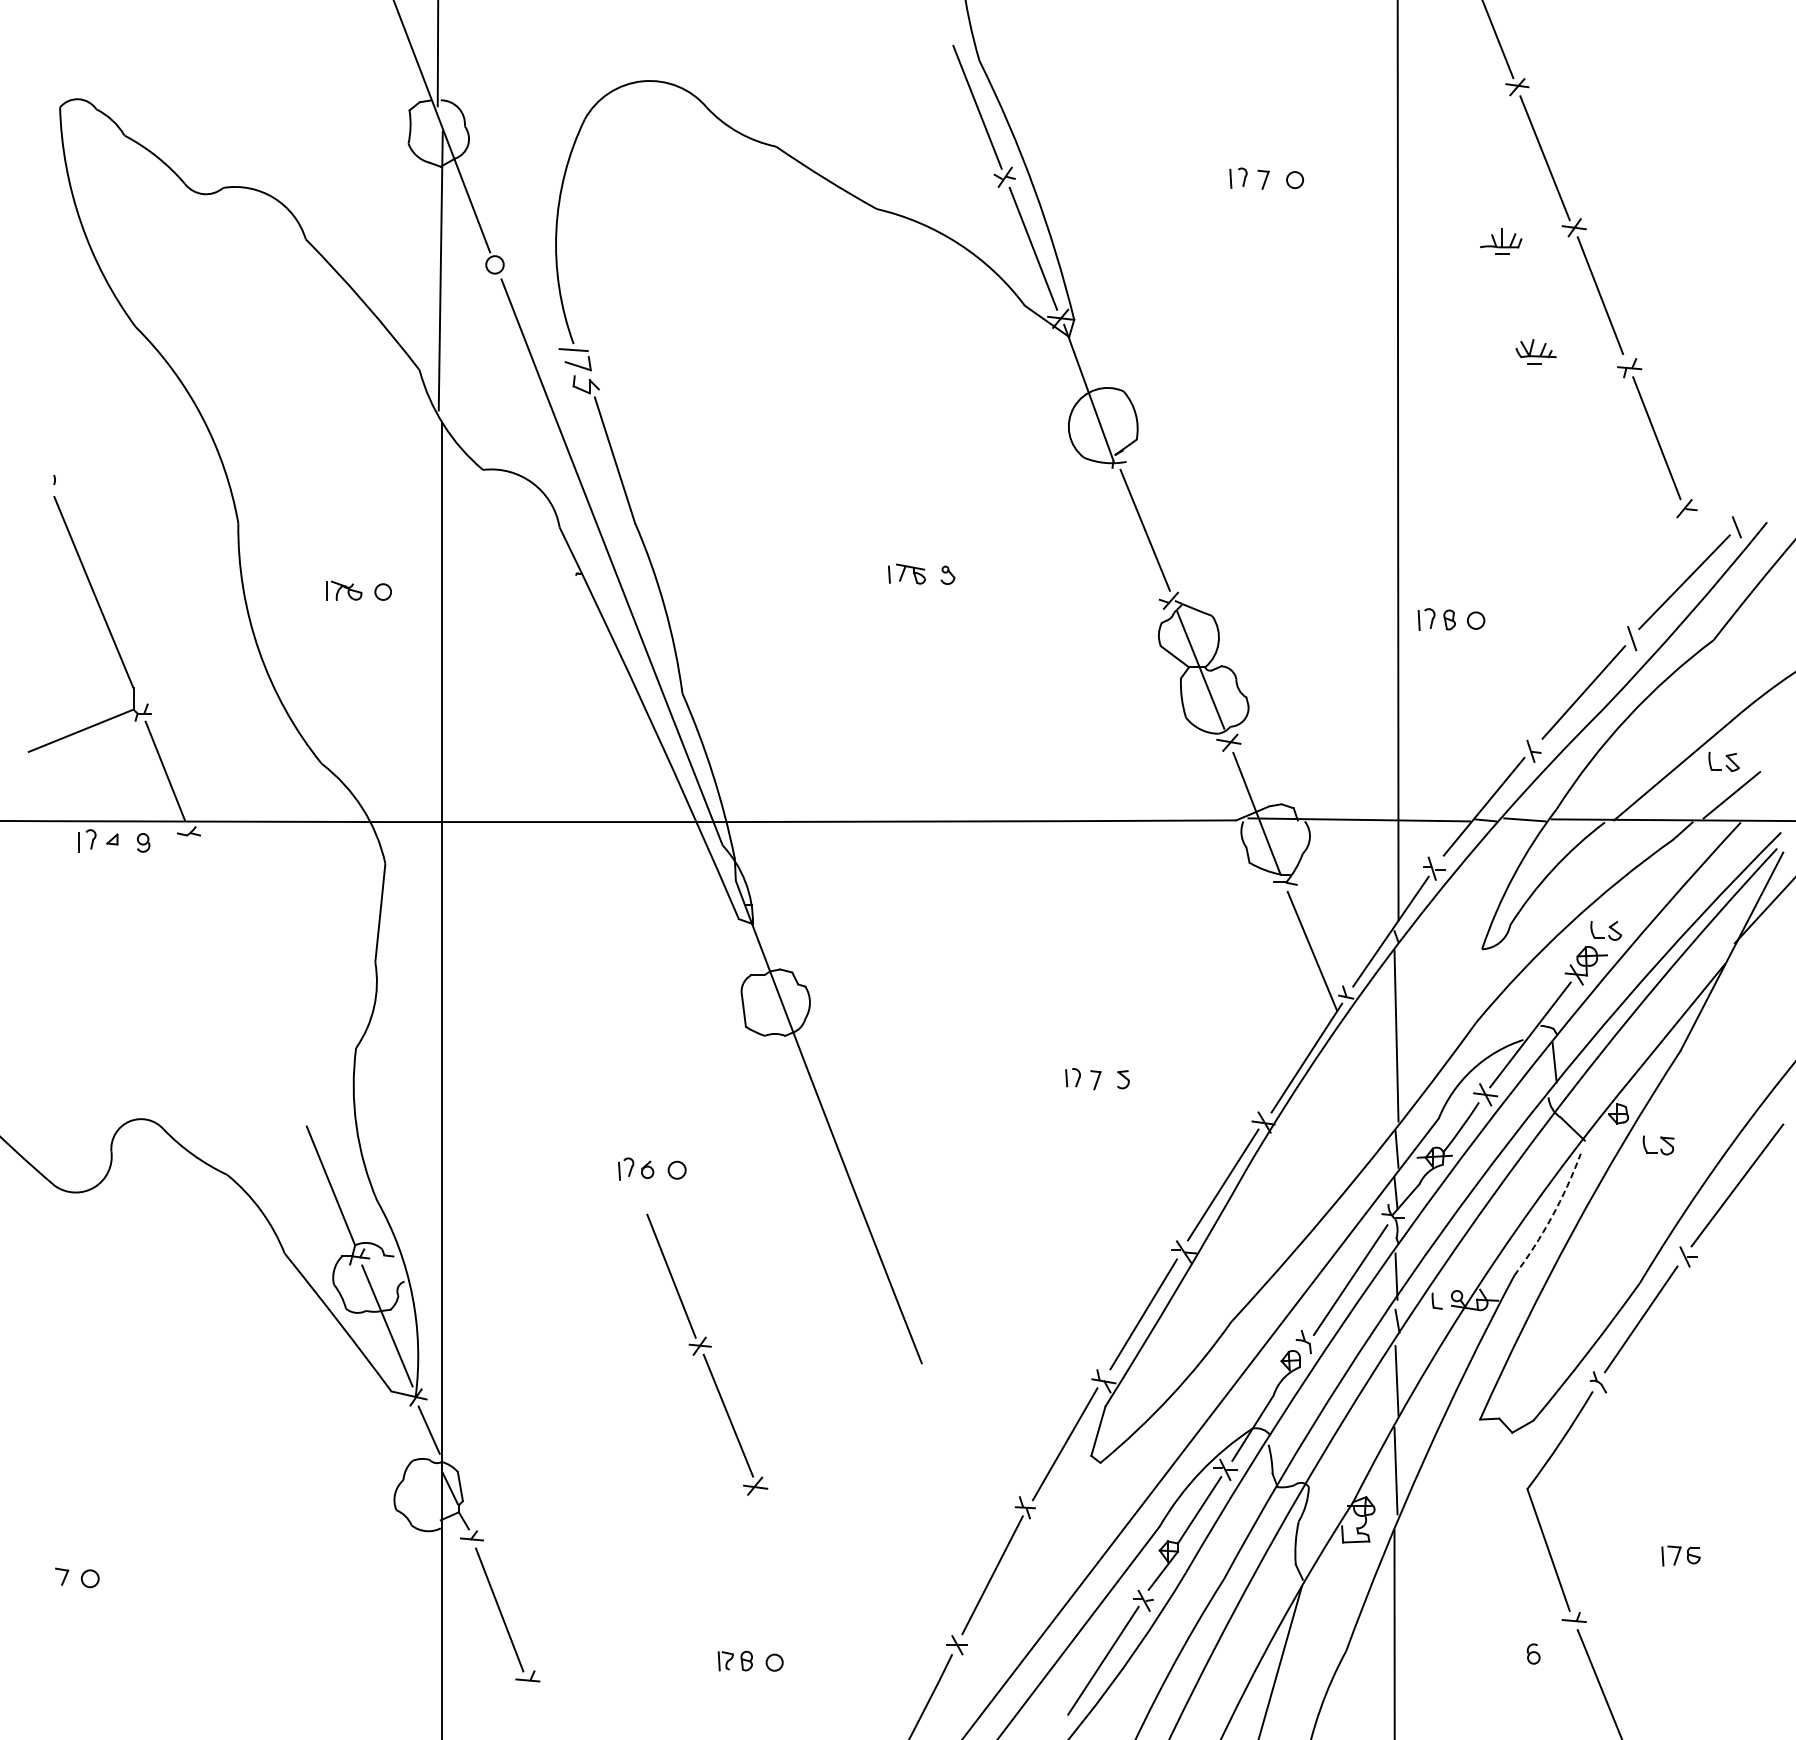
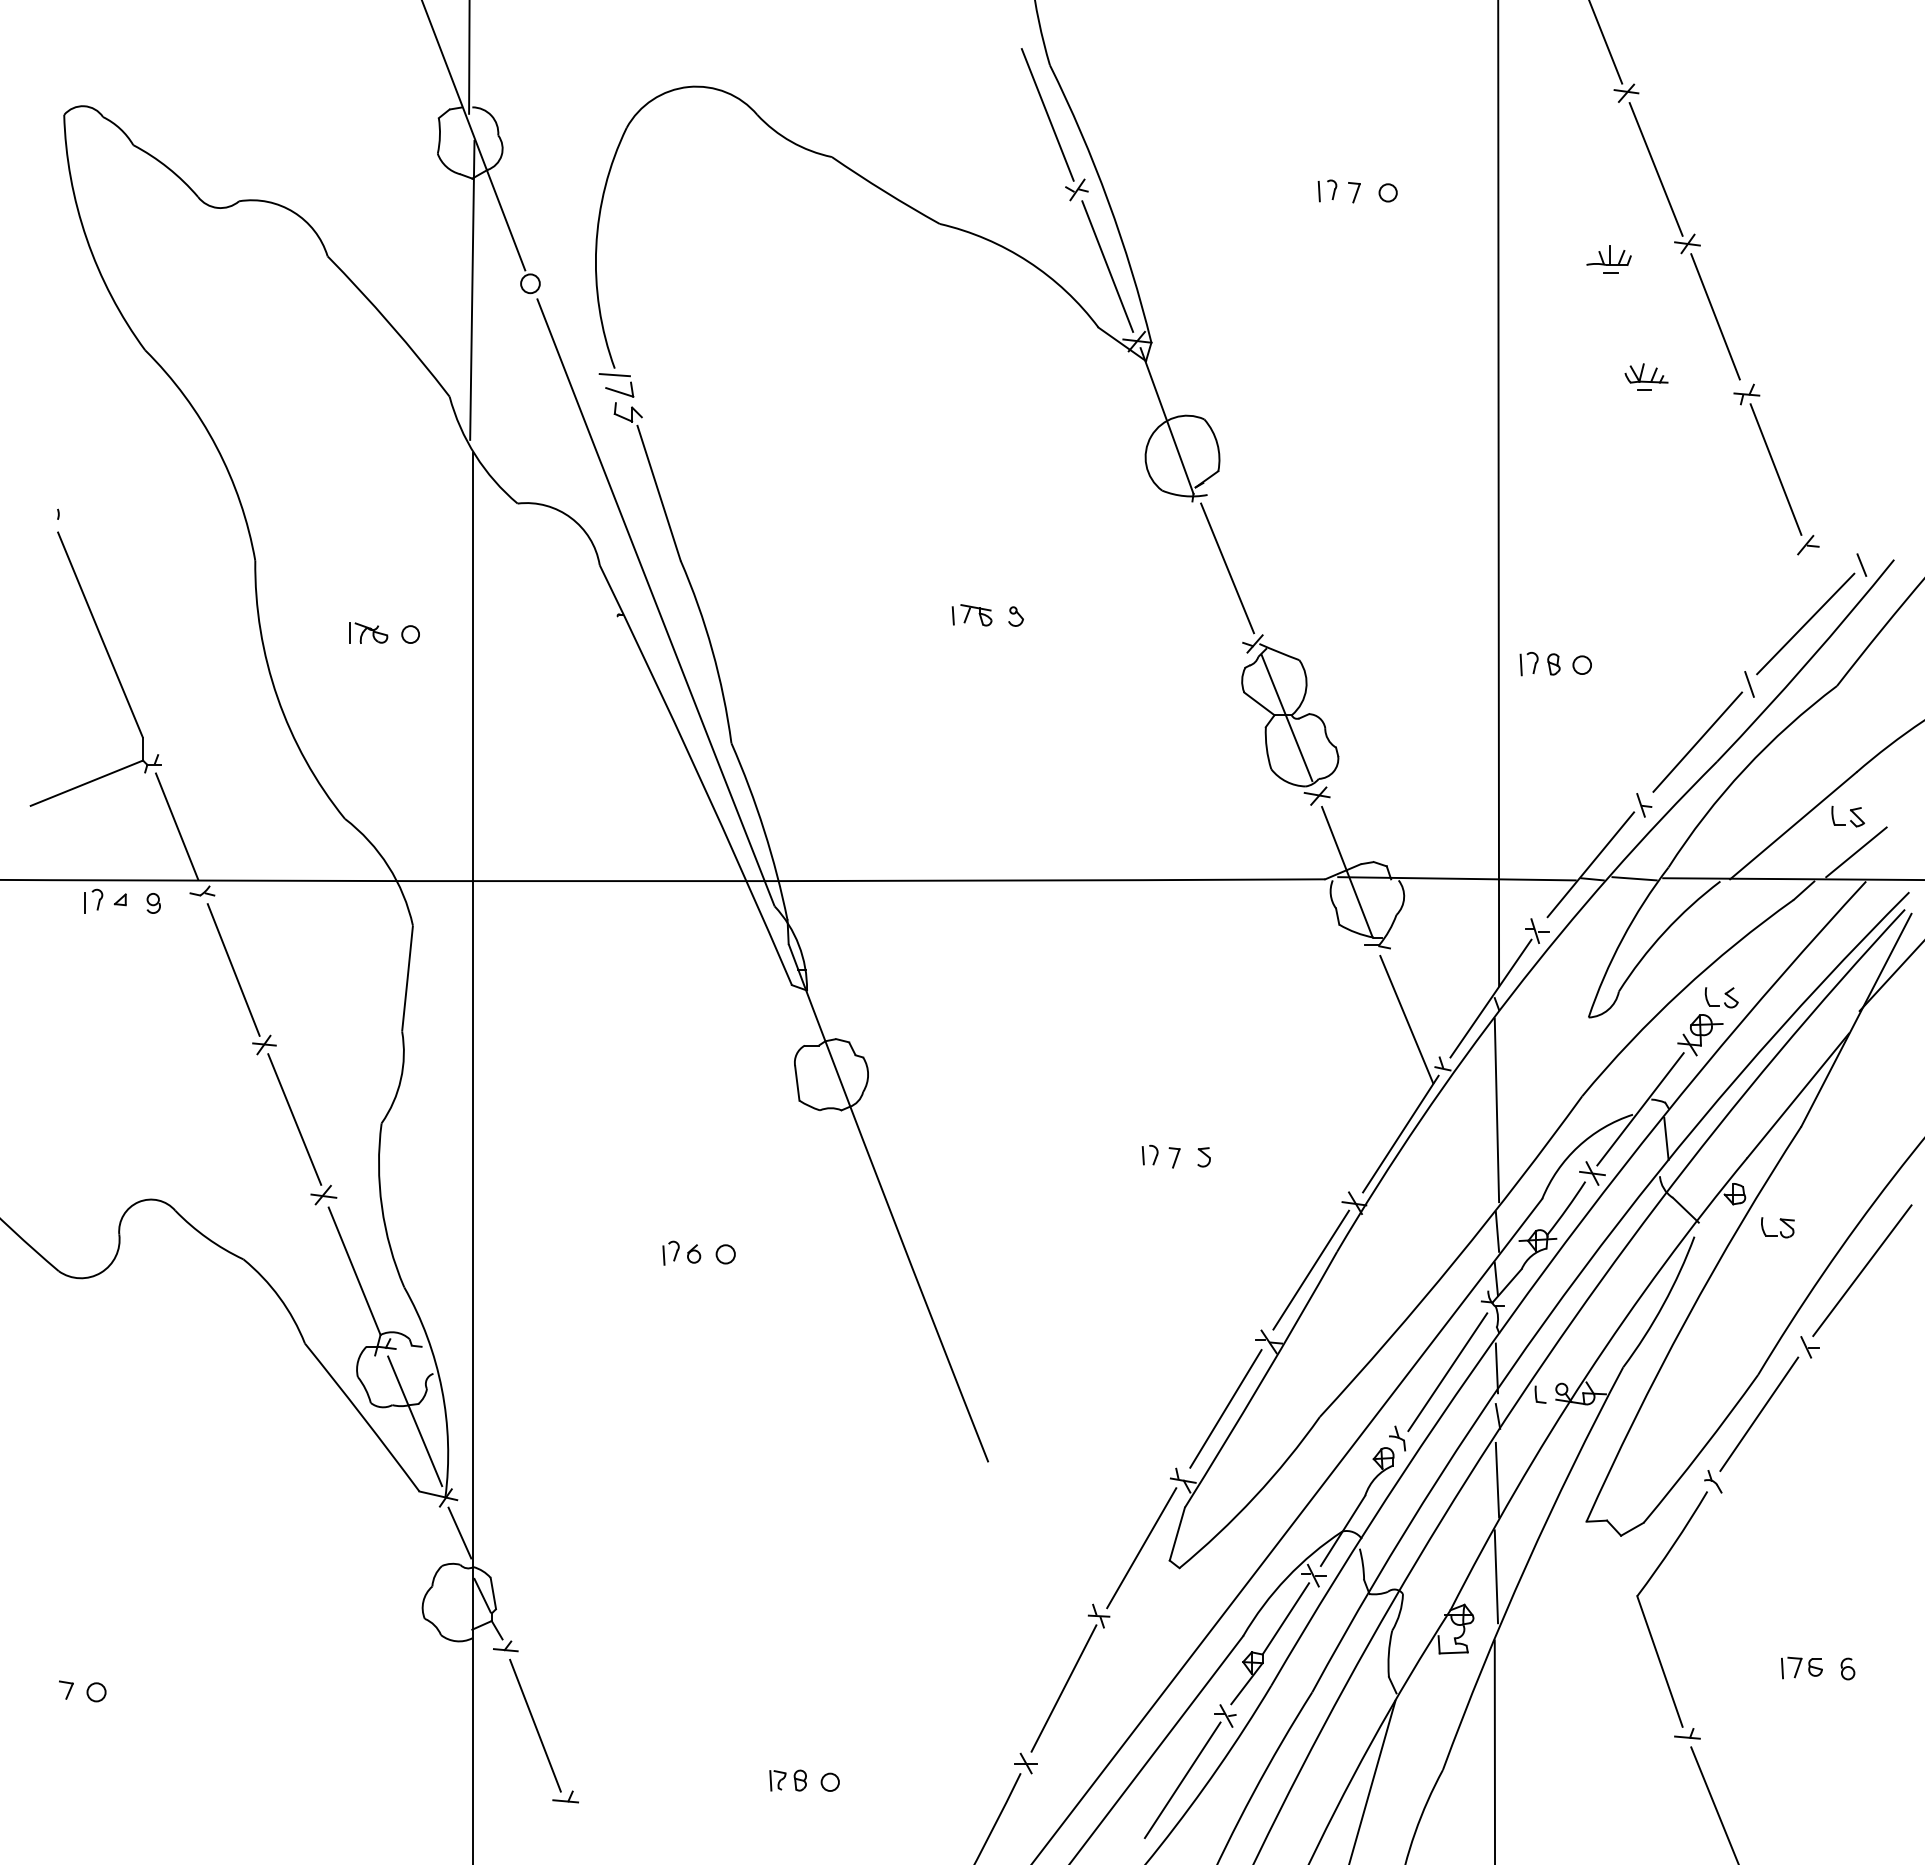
arc: (1551, 1217) -> (1663, 1304), dashed -> solid
part: (706, 1355) -> (271, 1054), moved
part: (1533, 1653) -> (1847, 1668), moved

